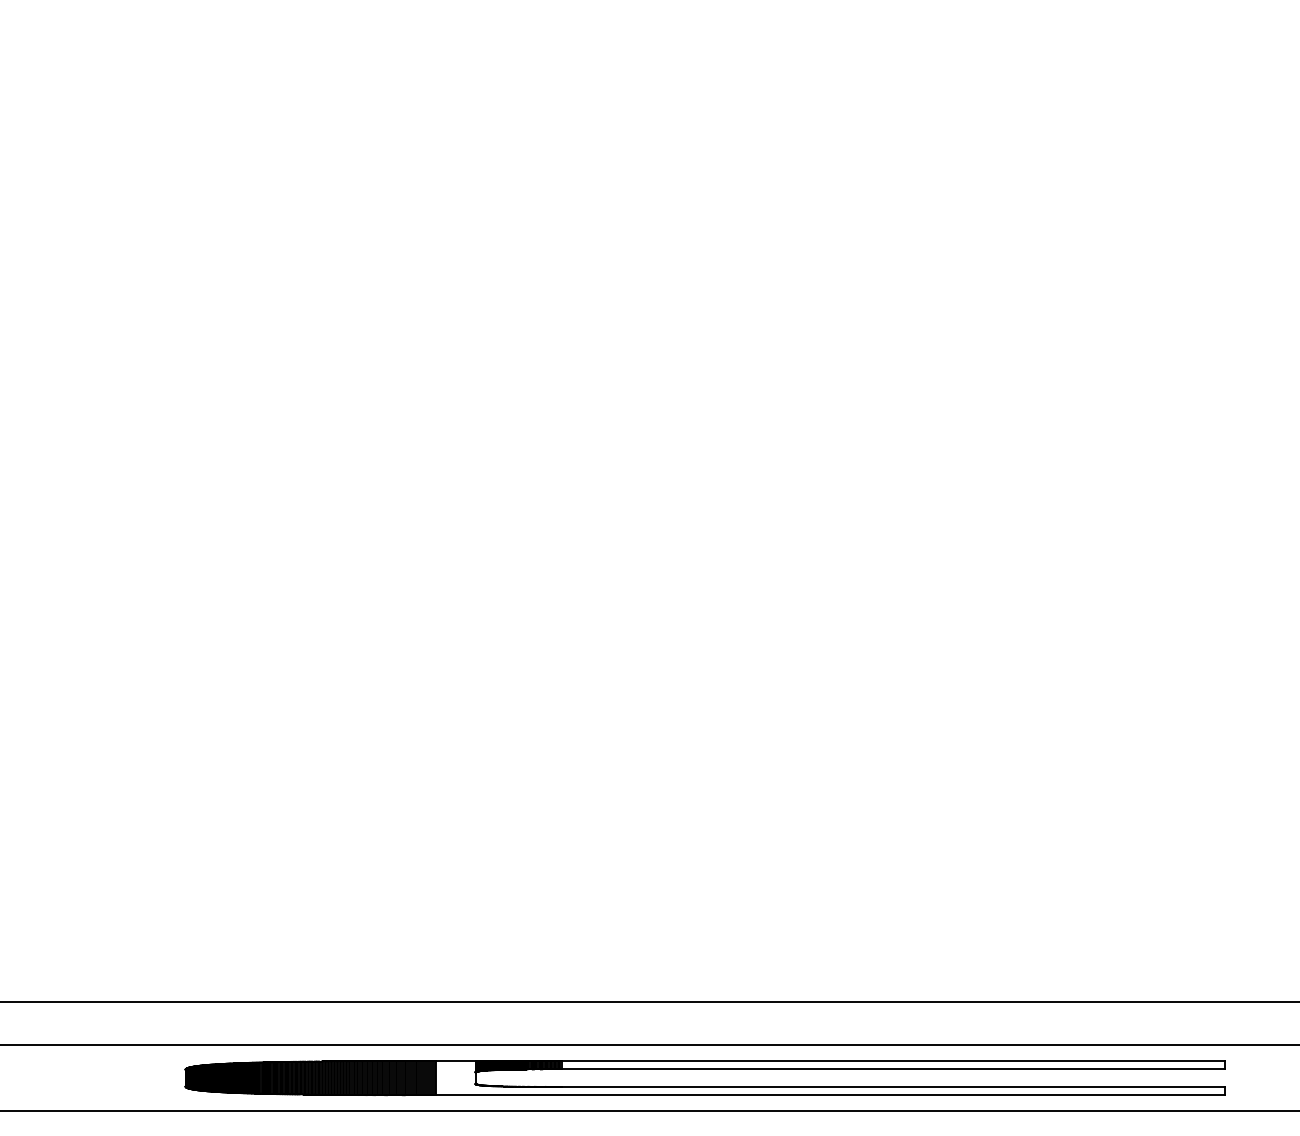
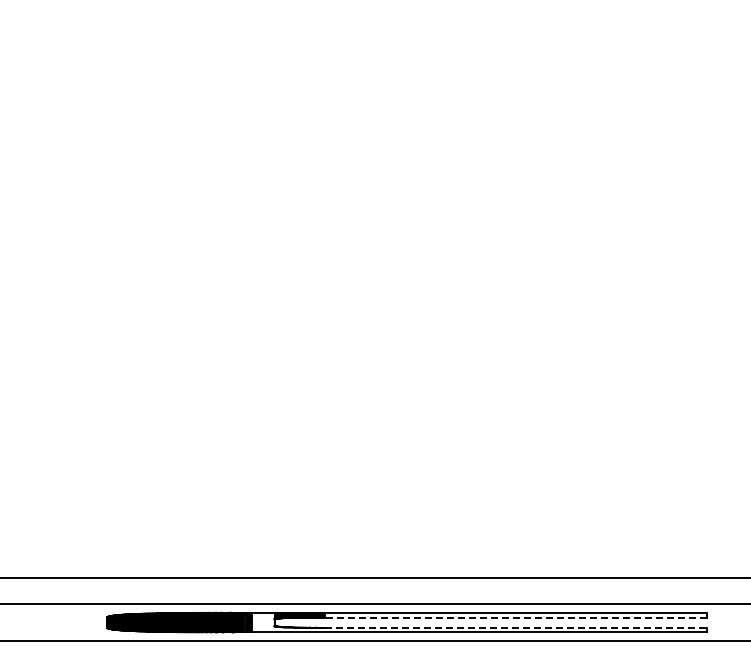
line: (892, 1069) -> (515, 617), solid -> dashed
line: (894, 1086) -> (516, 627), solid -> dashed

